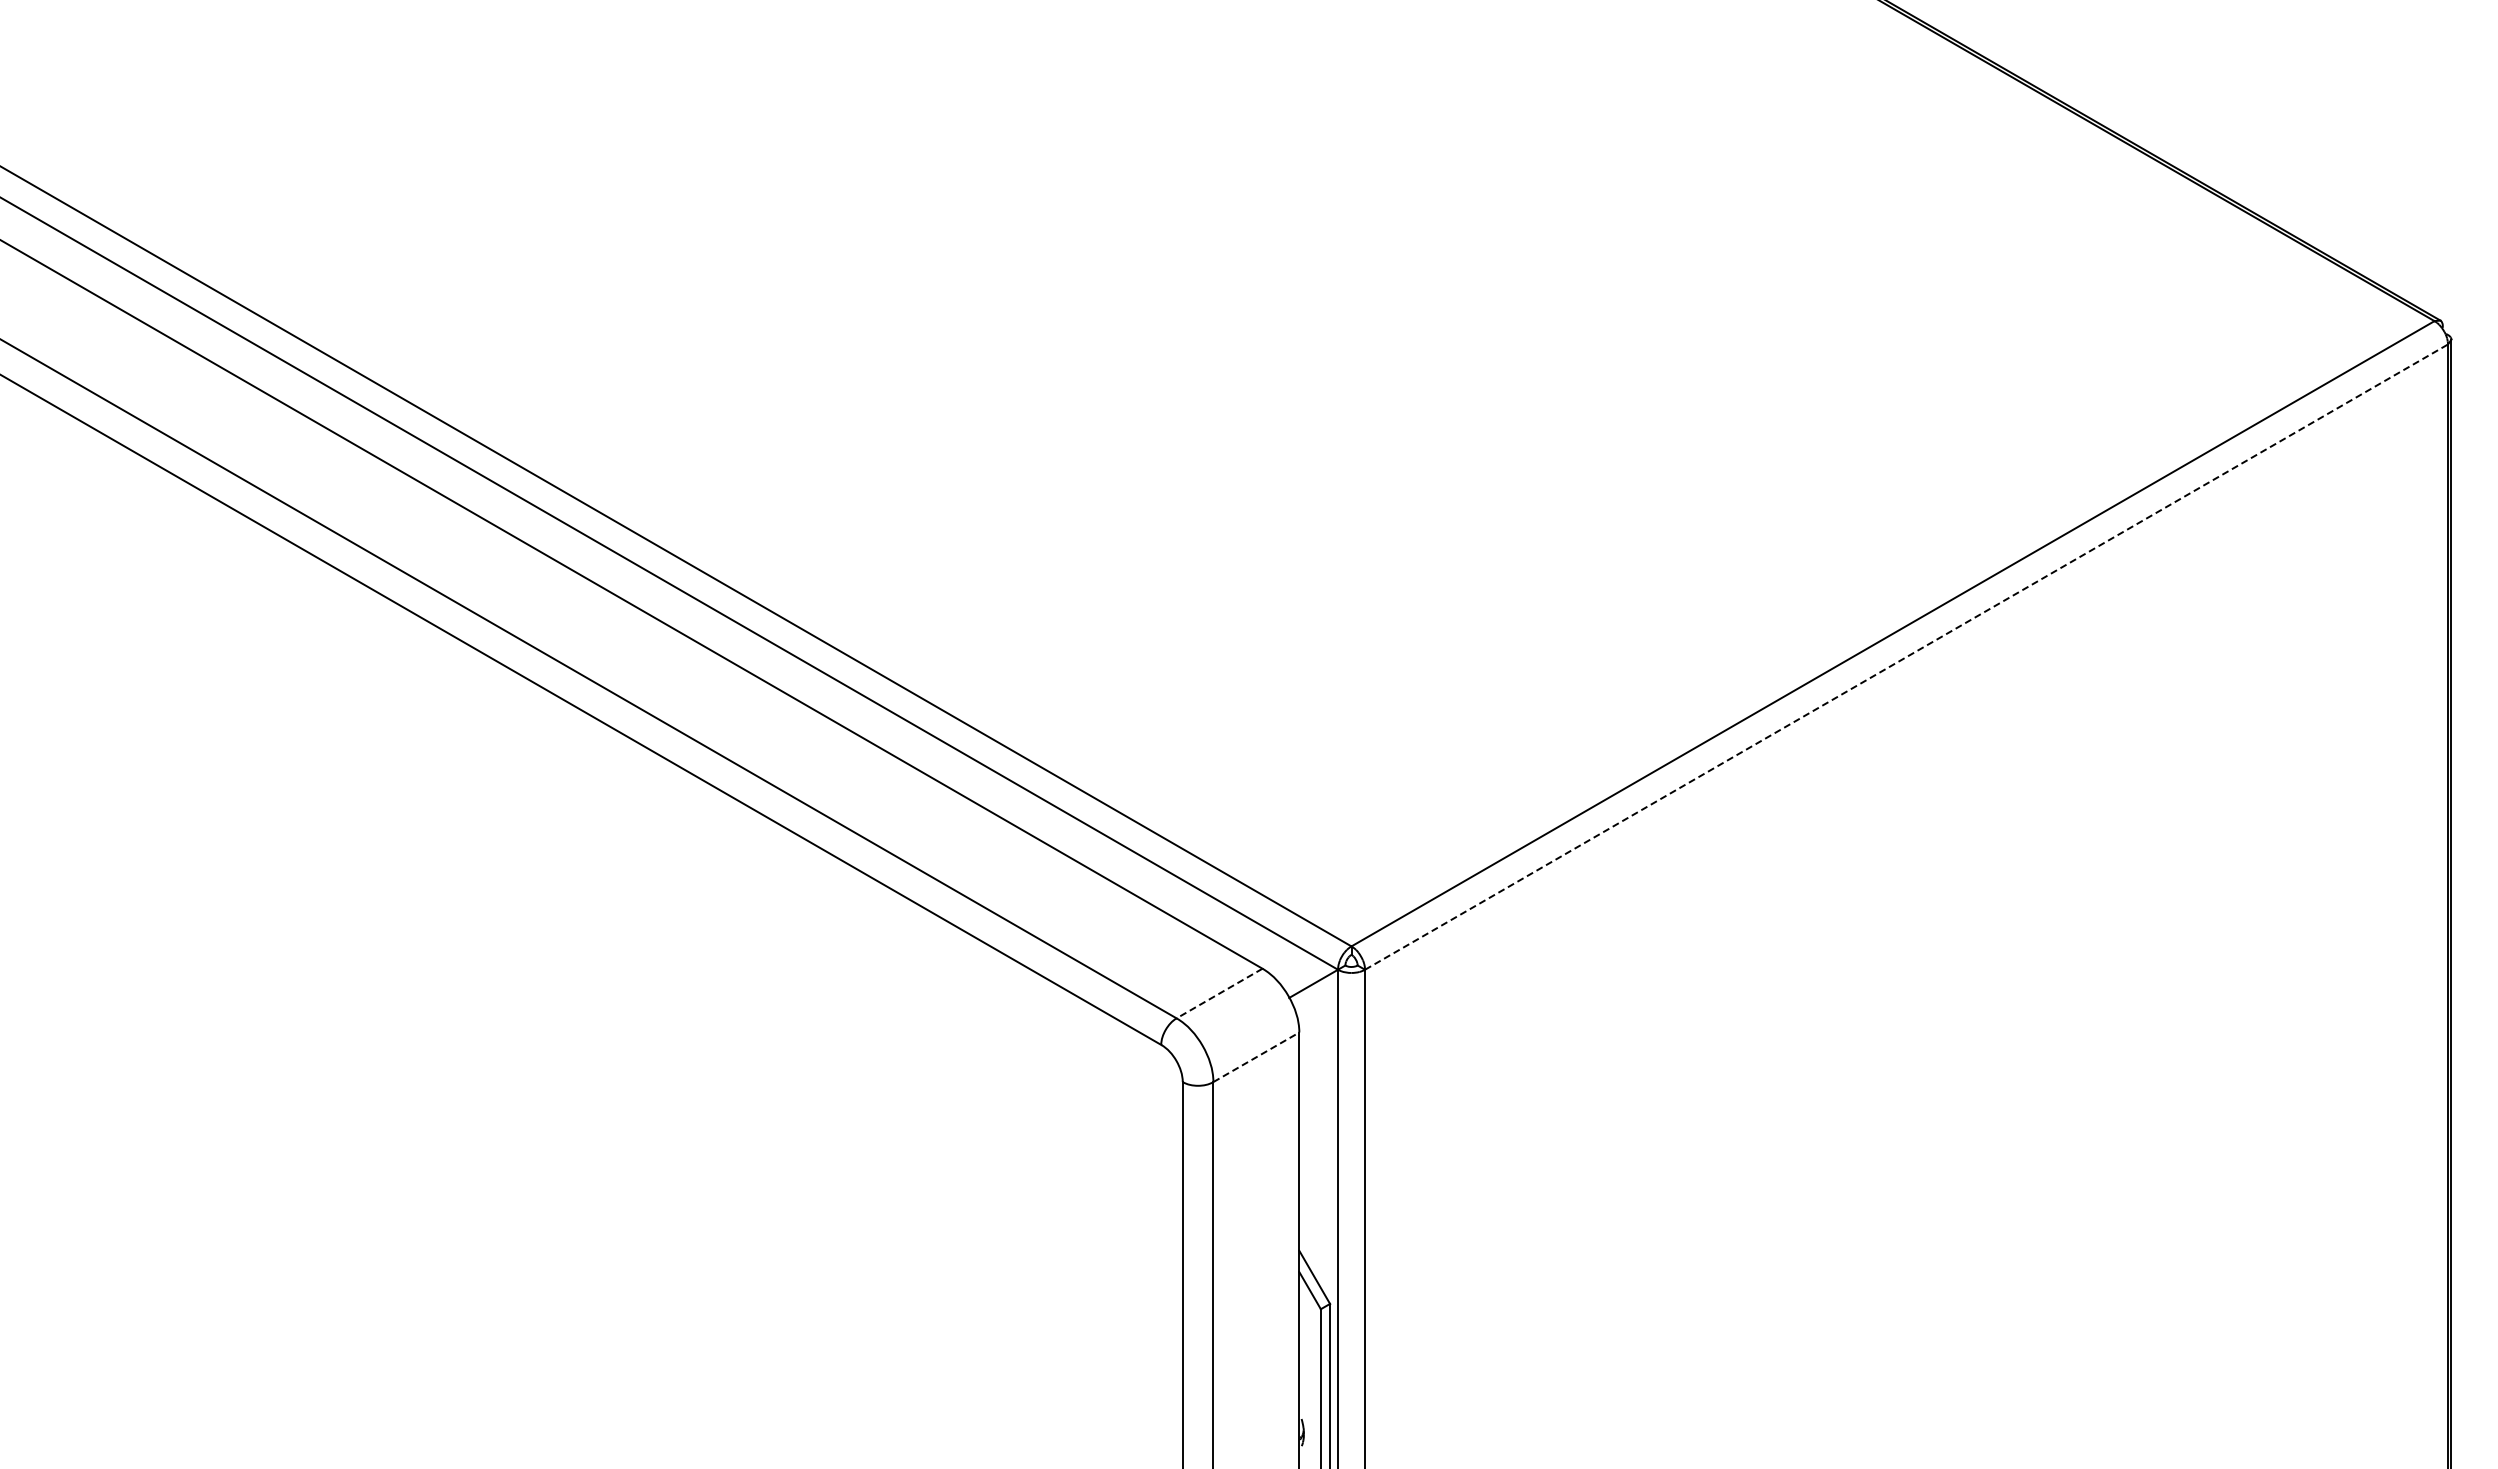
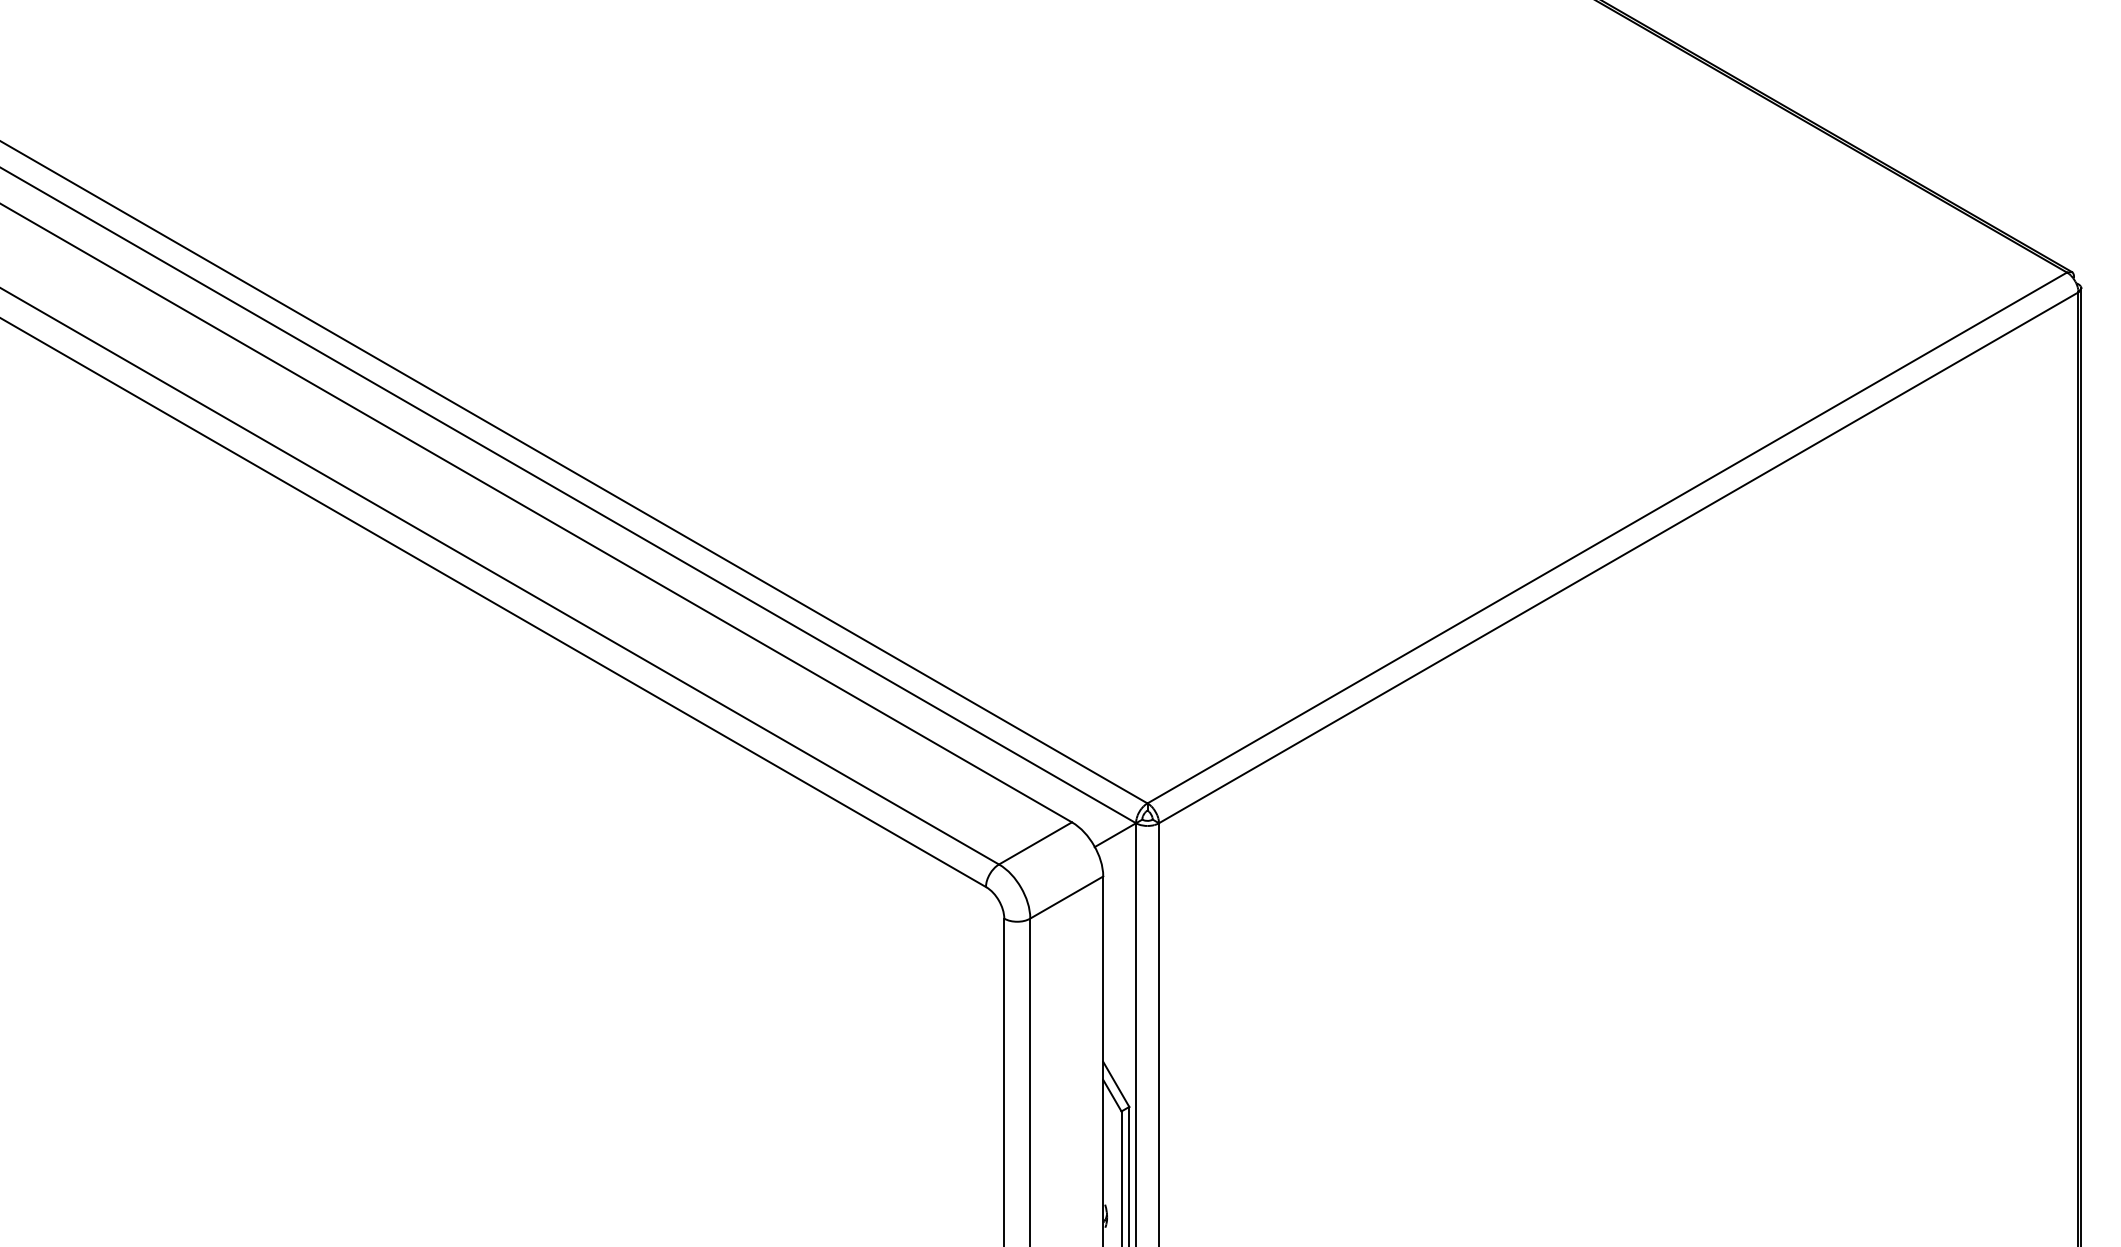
line: (1906, 656) -> (1618, 557), dashed -> solid
line: (1219, 993) -> (1035, 843), dashed -> solid
line: (1256, 1057) -> (1066, 897), dashed -> solid

